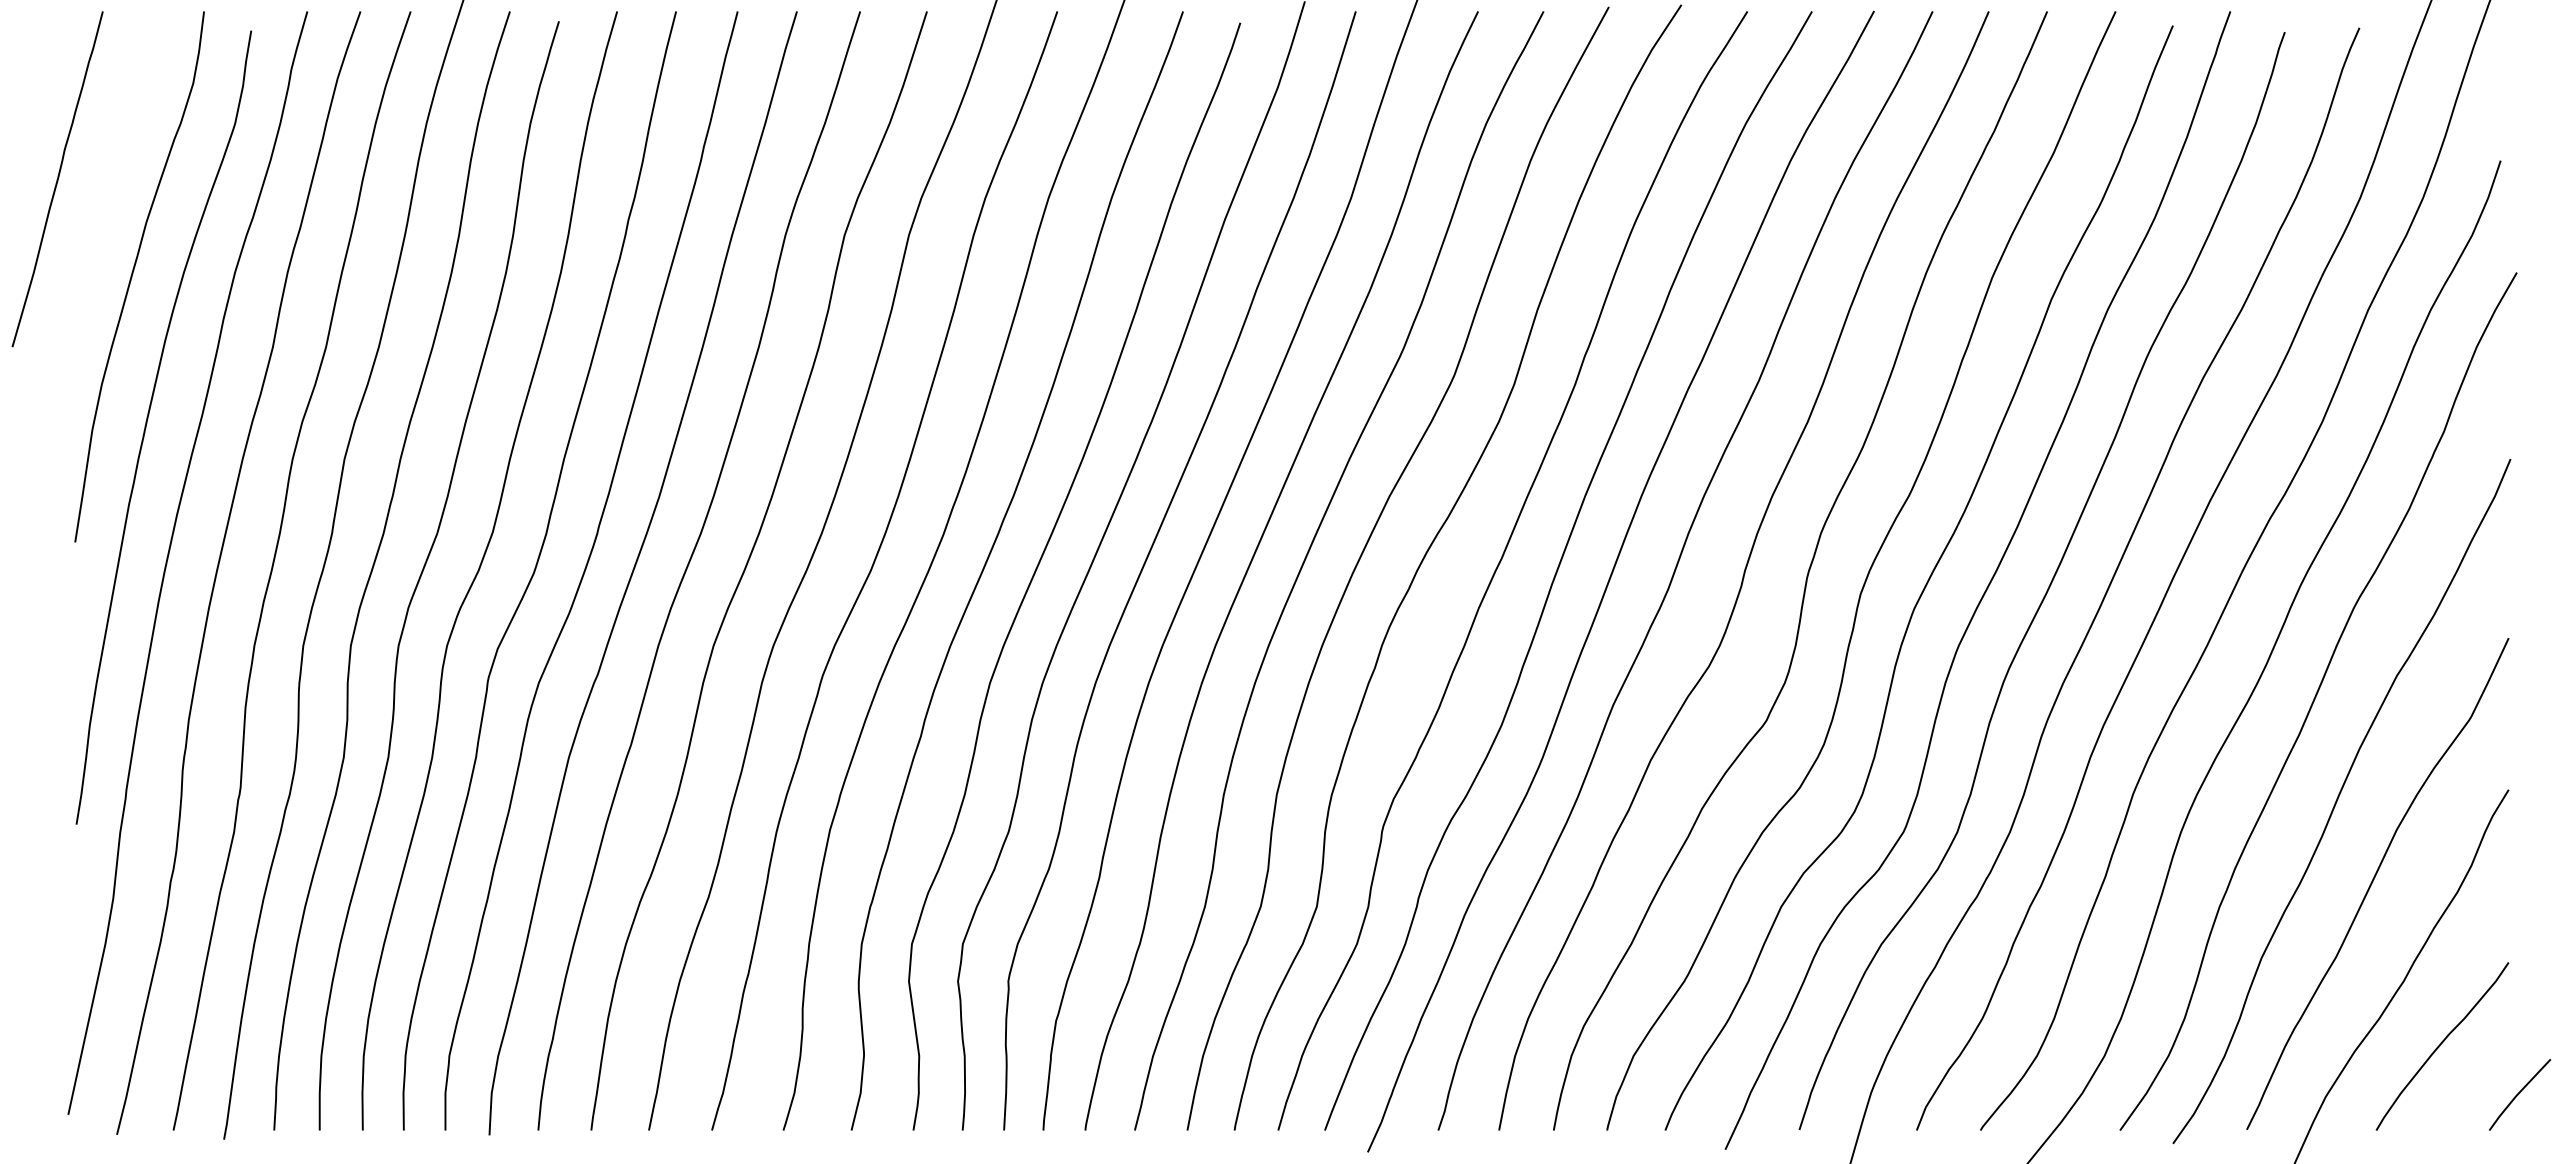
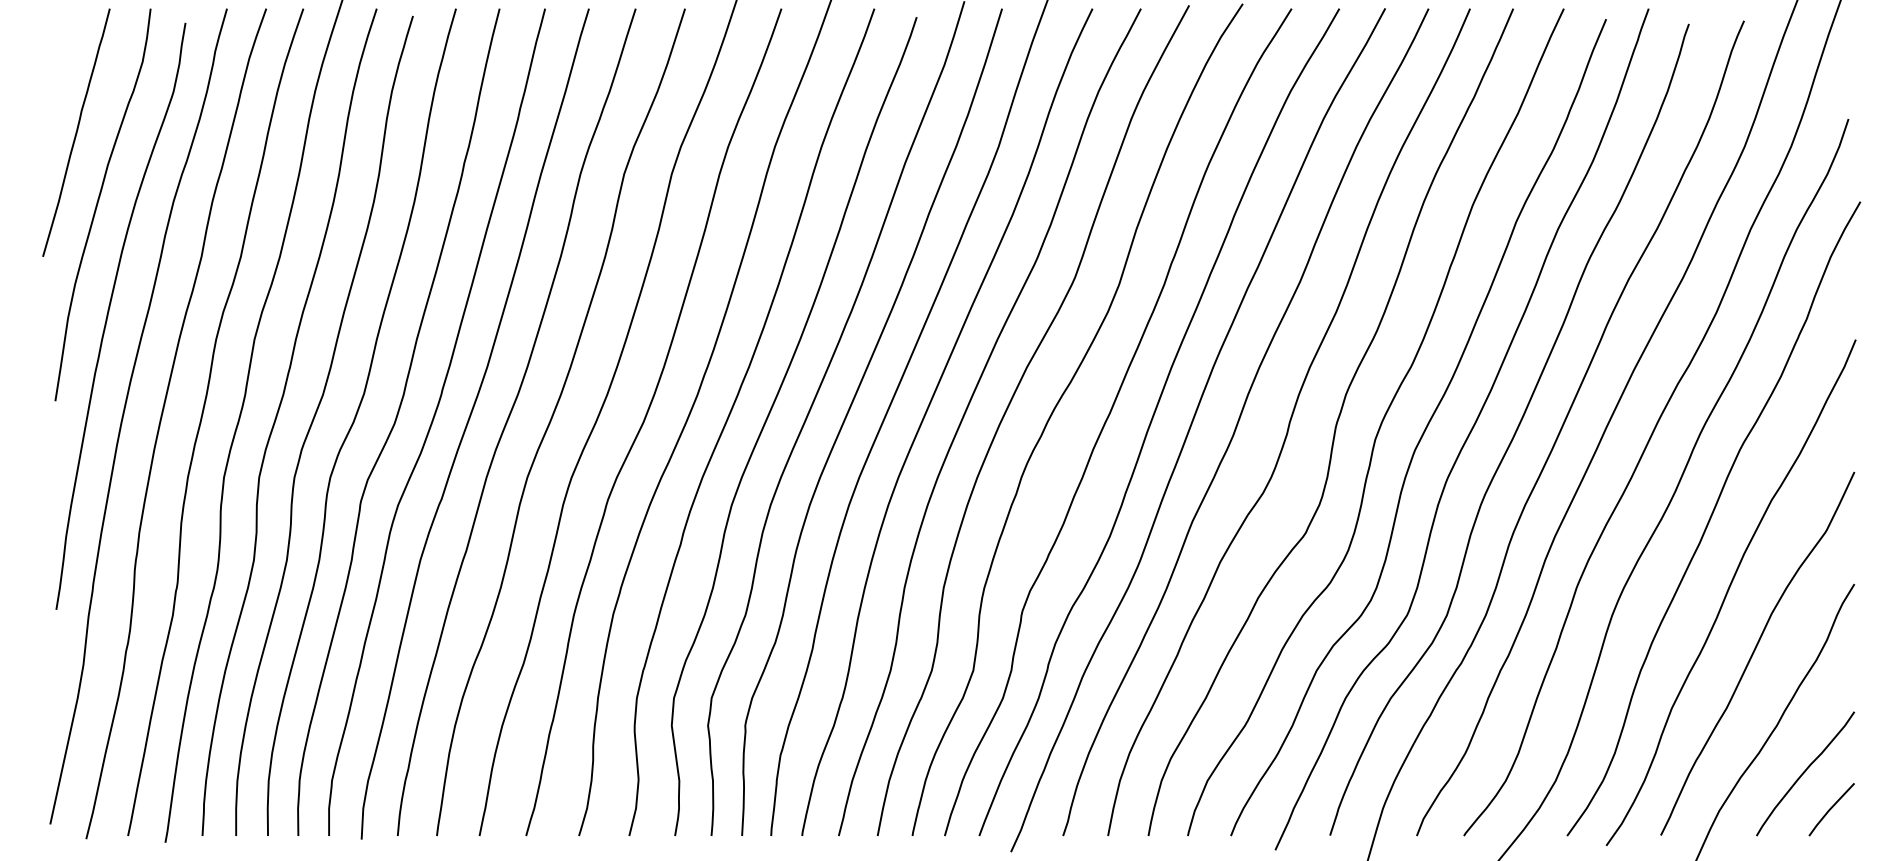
curve: (57, 179) -> (76, 132), moved
line: (2519, 1094) -> (1831, 809), moved

